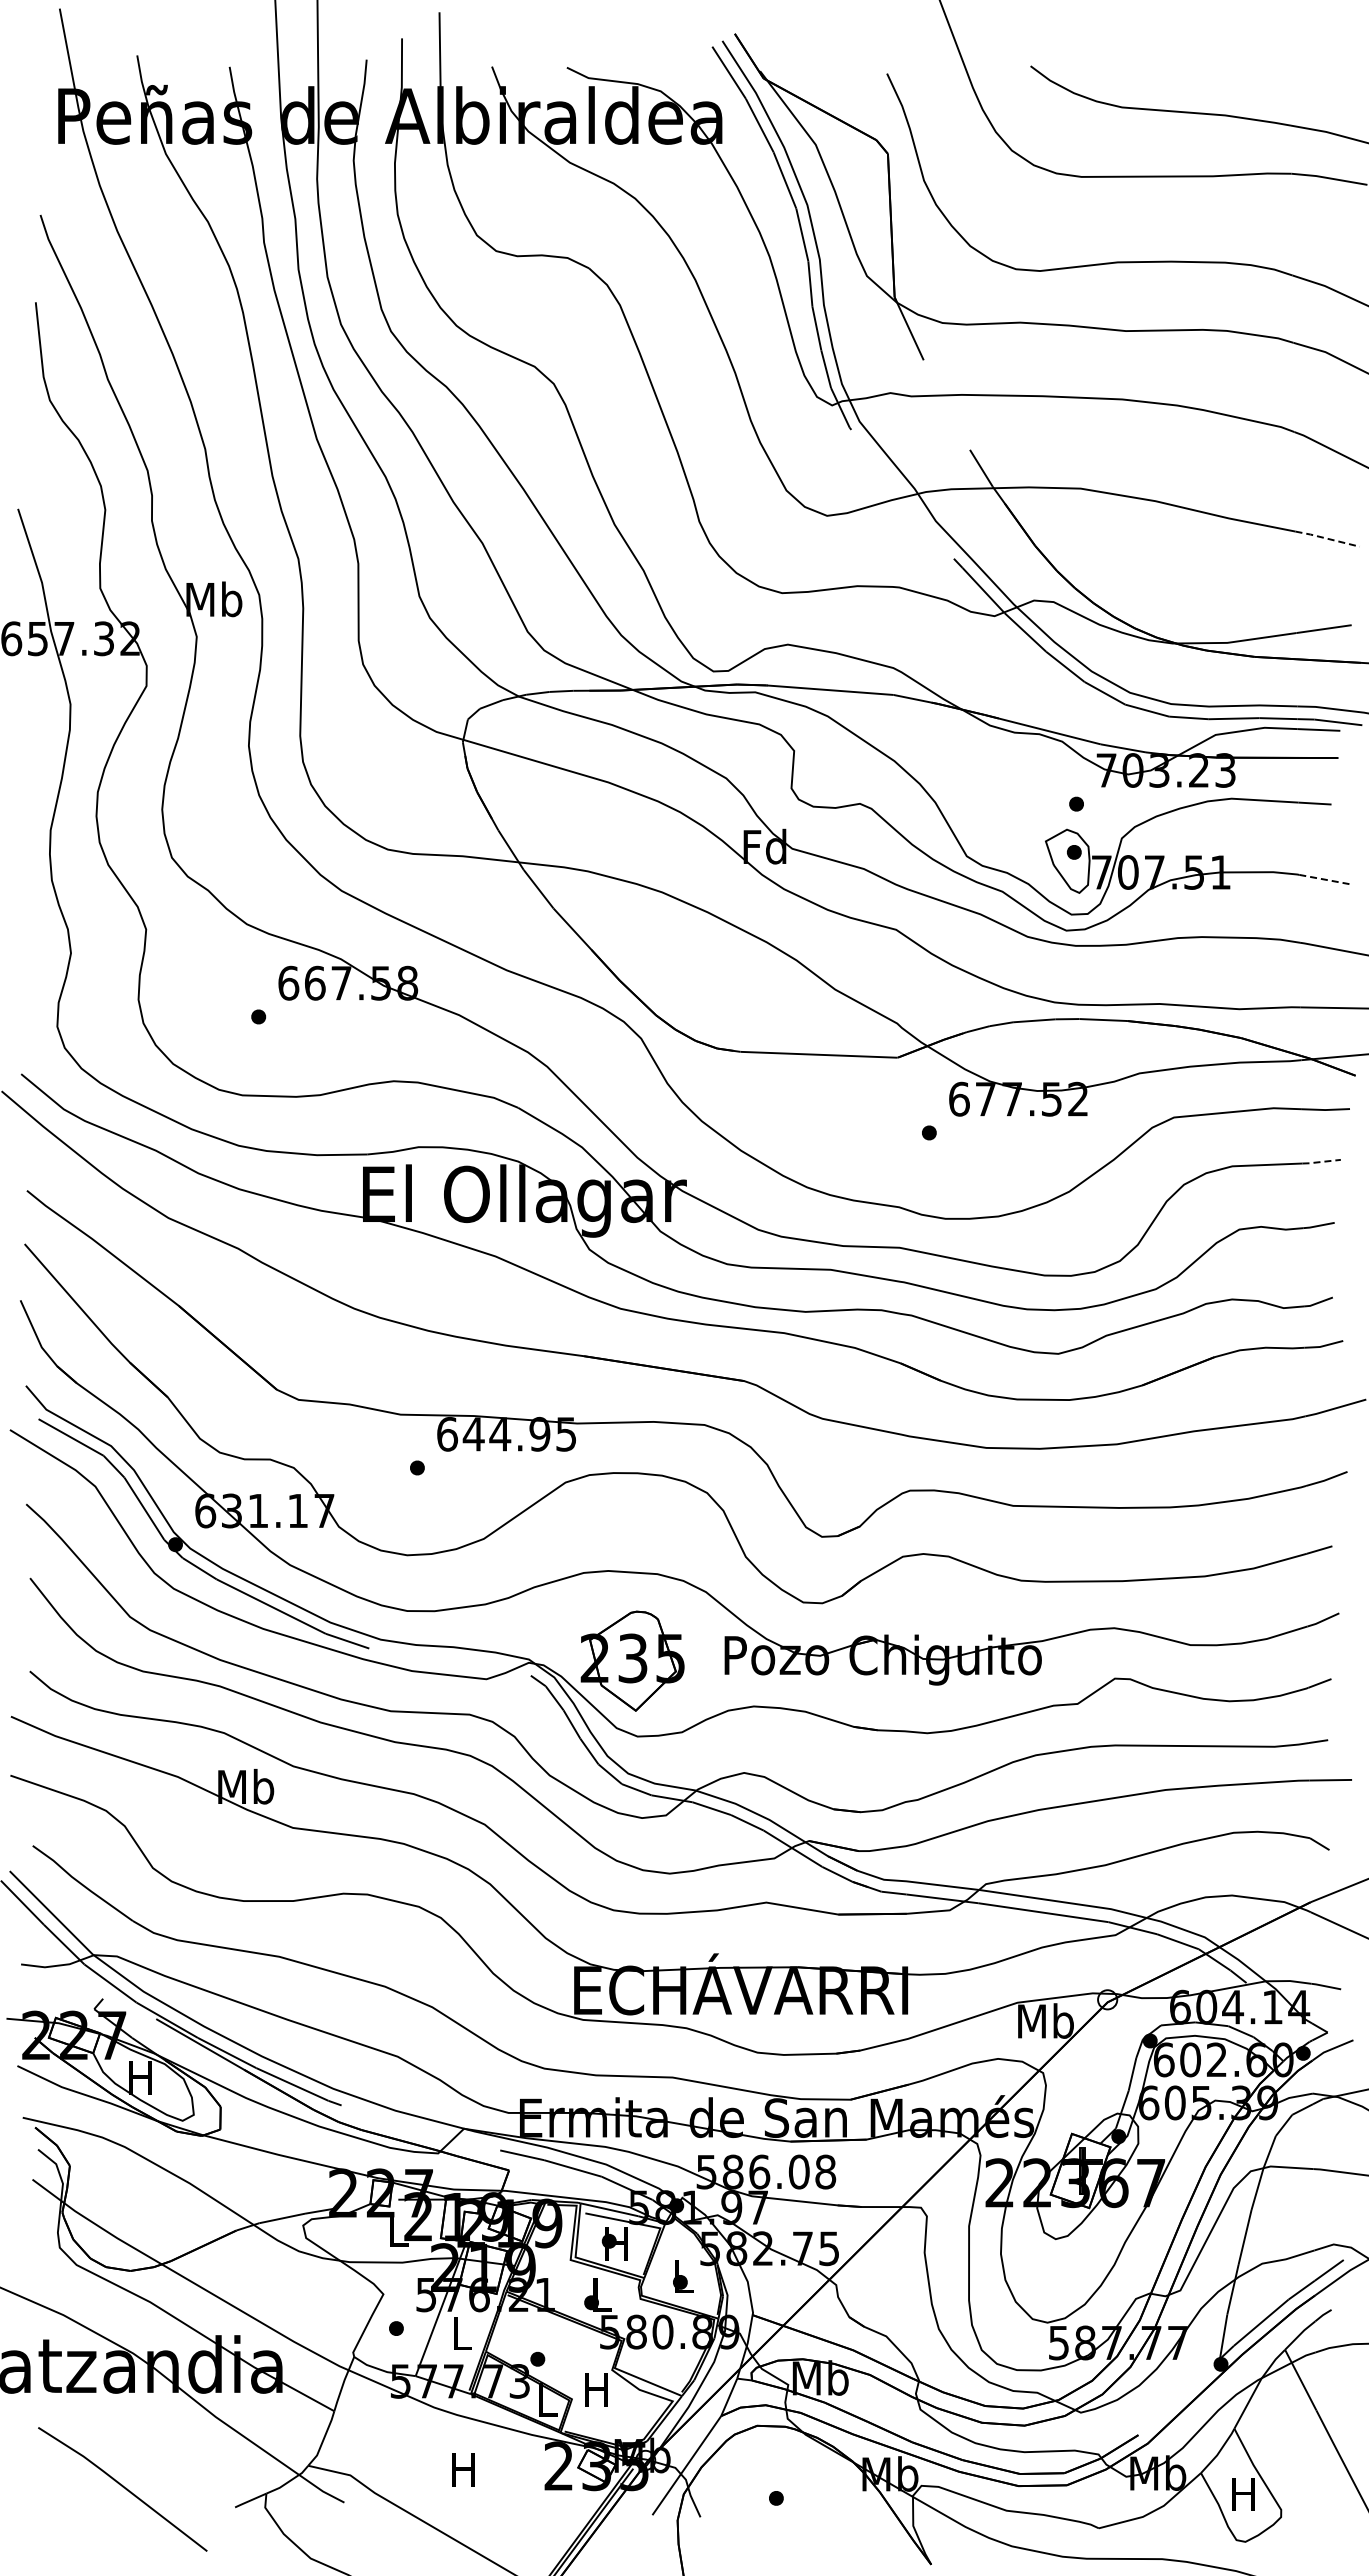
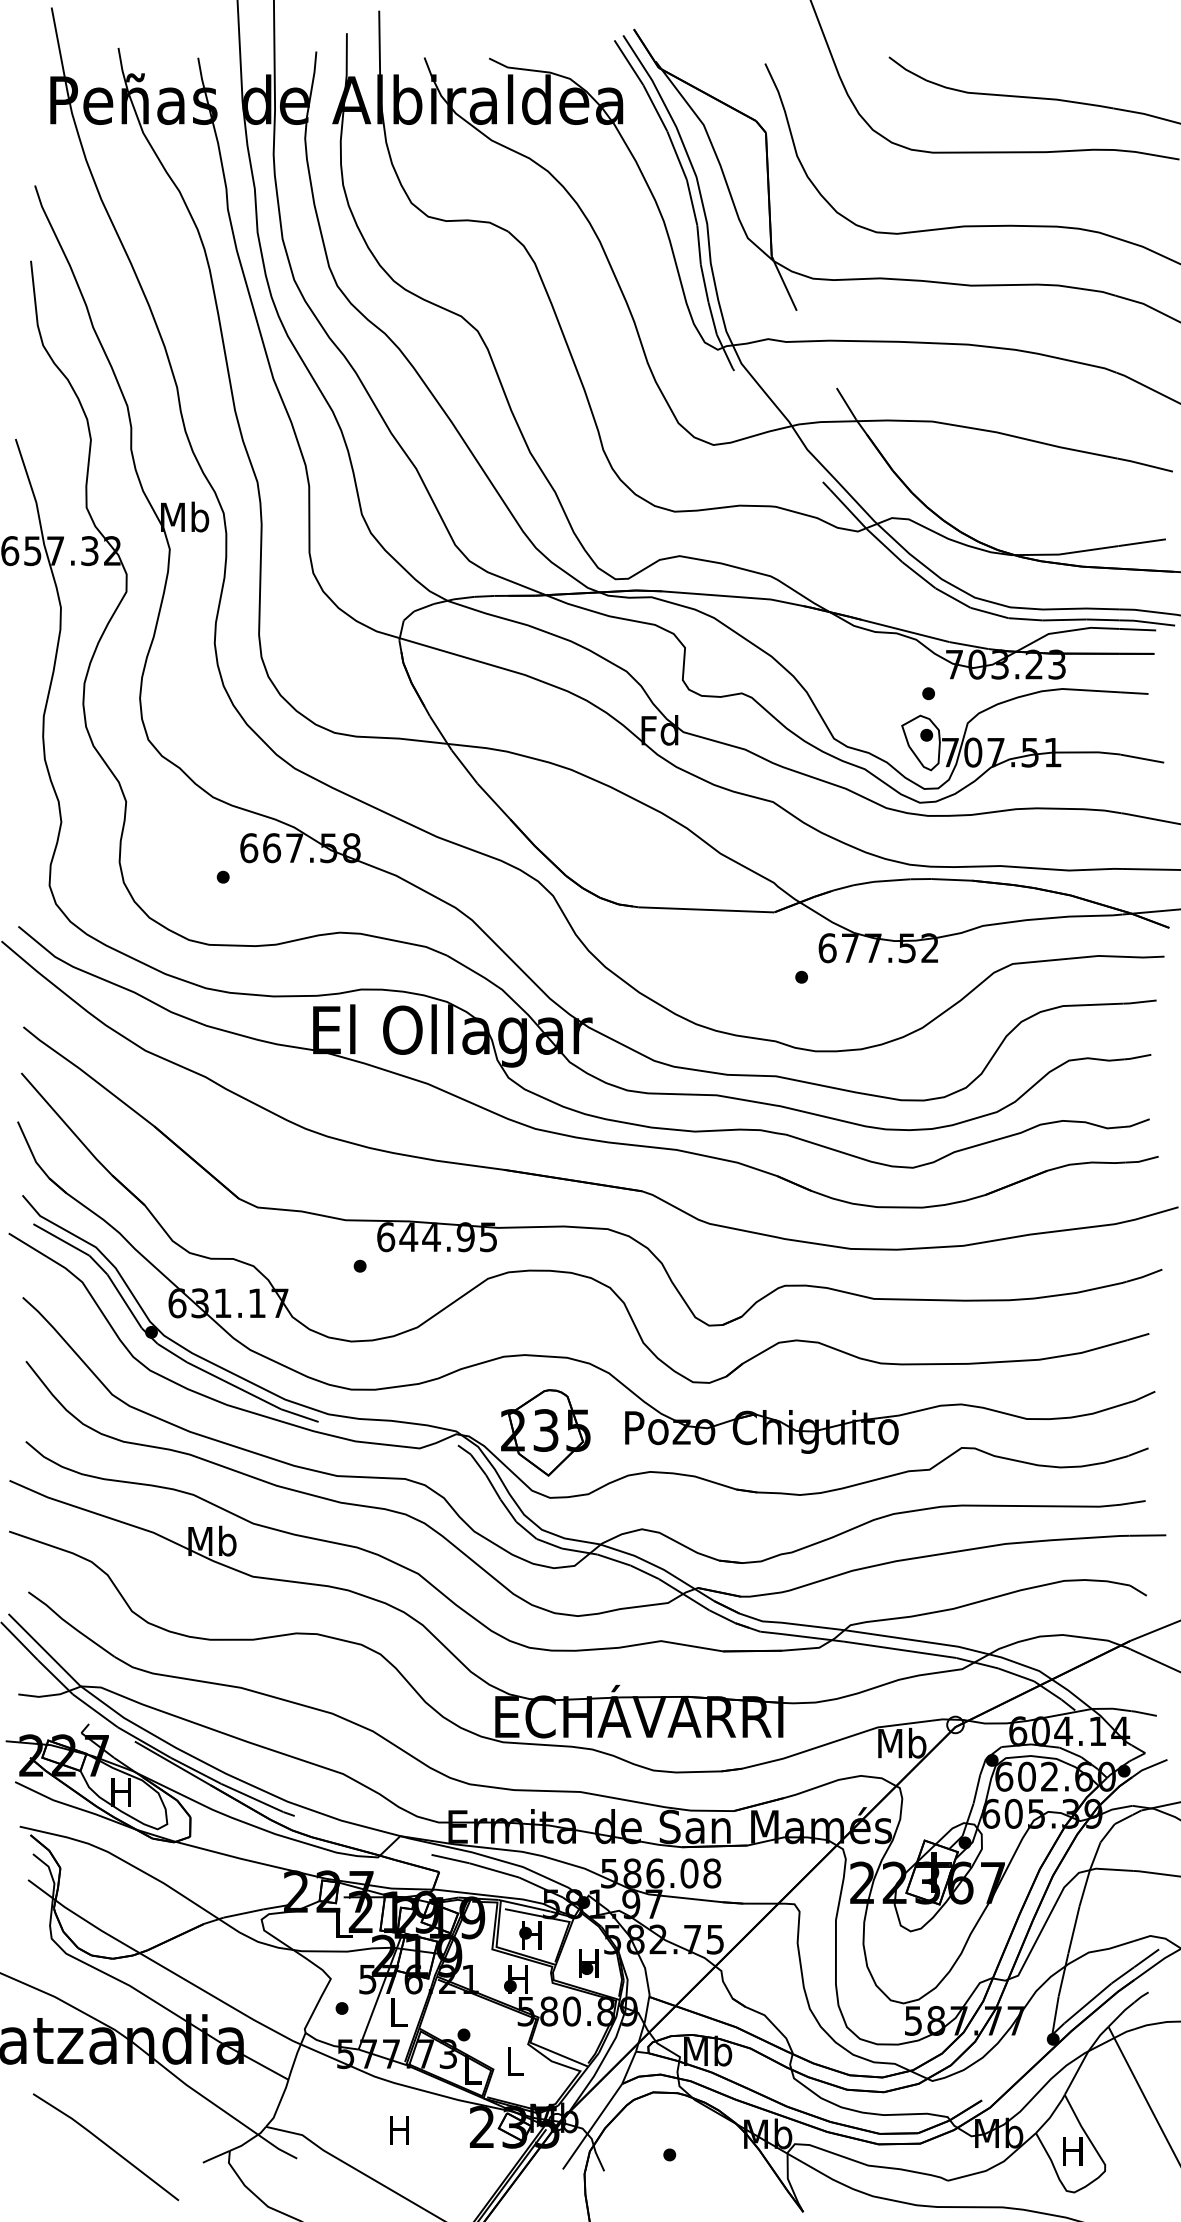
line: (1326, 538) -> (1144, 464), dashed -> solid
line: (1324, 879) -> (1142, 758), dashed -> solid
line: (1321, 1162) -> (1139, 1002), dashed -> solid
text: (682, 2276) -> (588, 1963), L -> H
text: (600, 2294) -> (518, 1979), L -> H
text: (596, 2389) -> (514, 2061), H -> L

